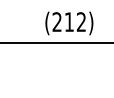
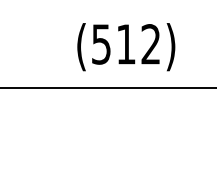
text: (56, 22) -> (99, 45), (212) -> (512)

